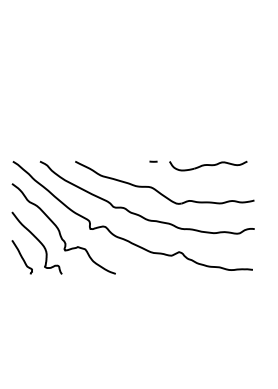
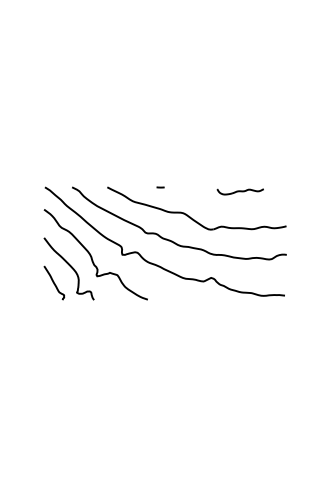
curve: (153, 161) -> (160, 187), moved
part: (208, 165) -> (240, 191), size x0.6

